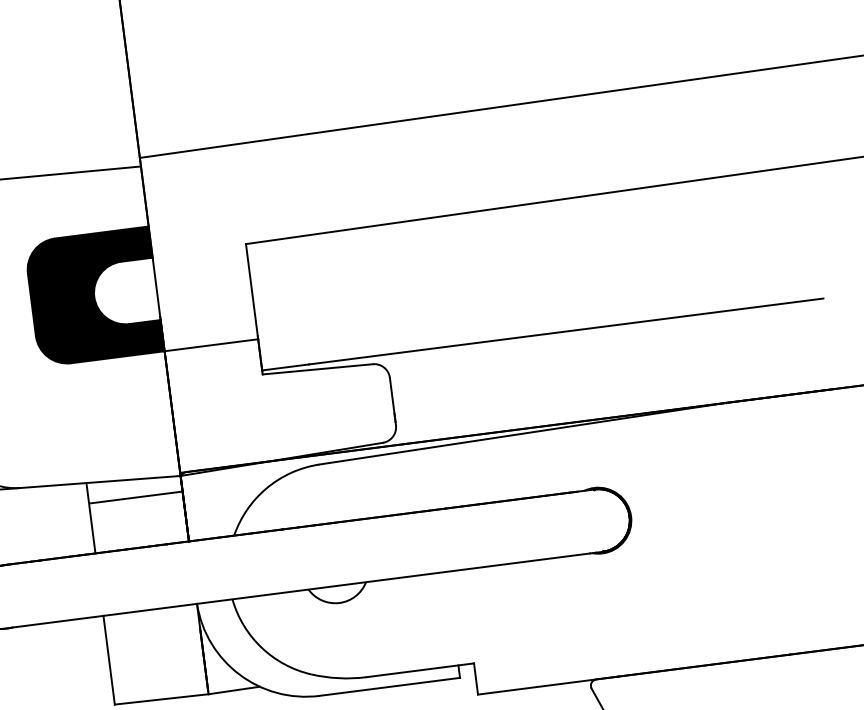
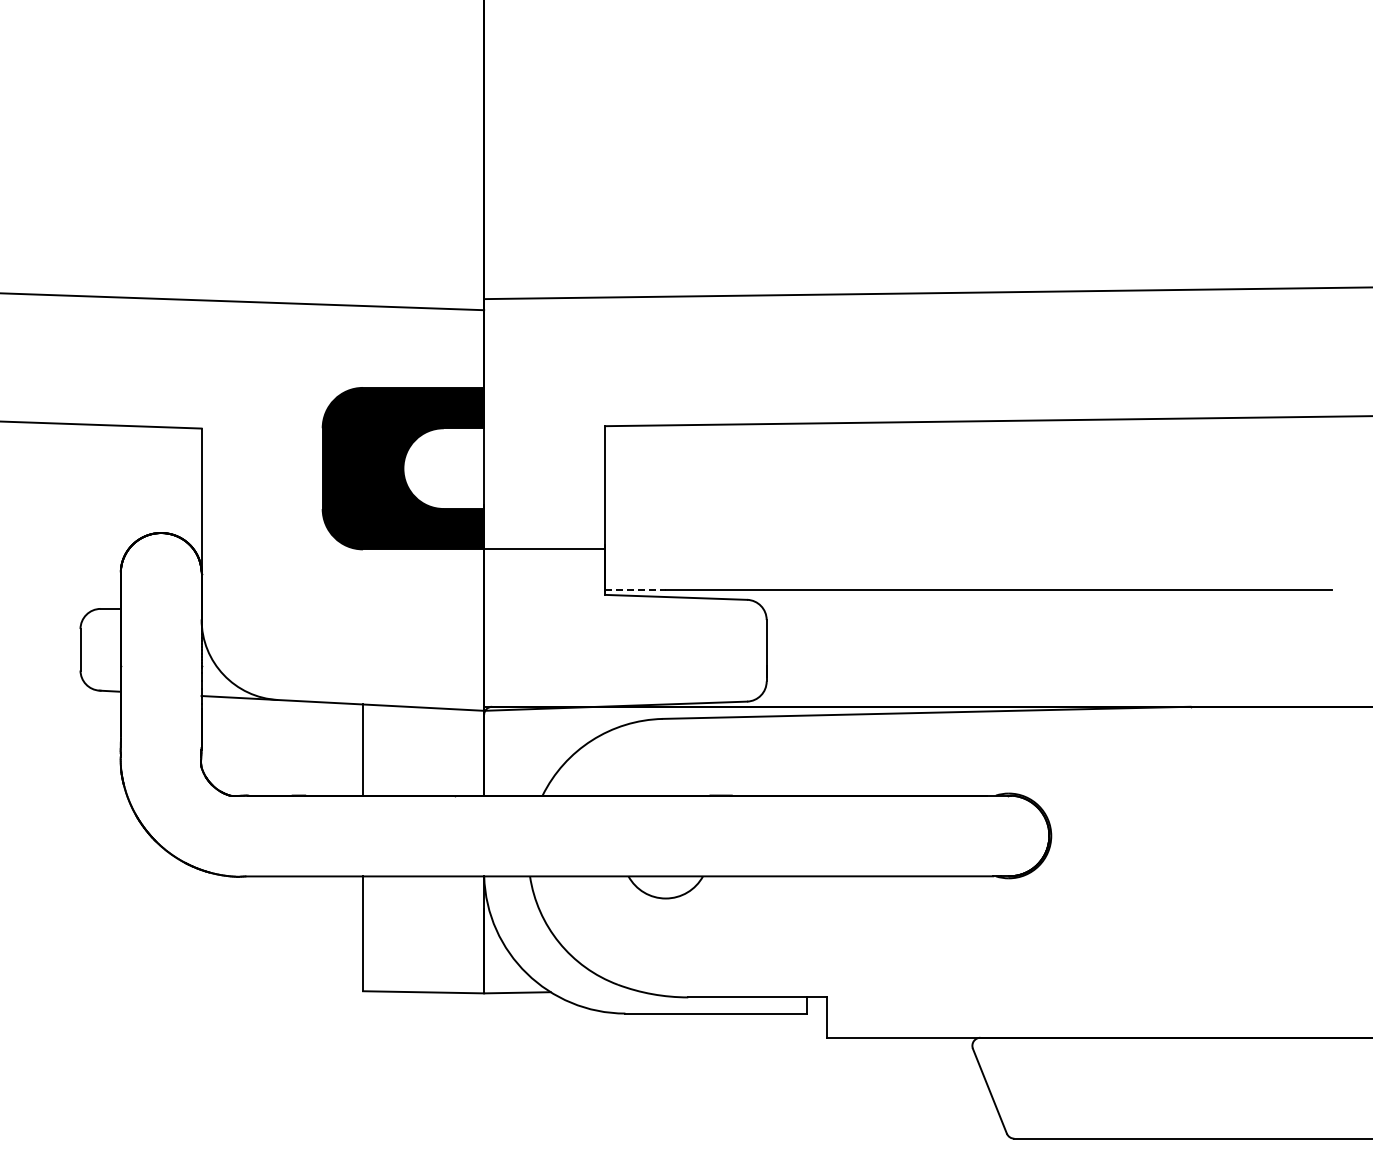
line: (286, 367) -> (636, 589), solid -> dashed
line: (135, 497) -> (423, 731), removed

